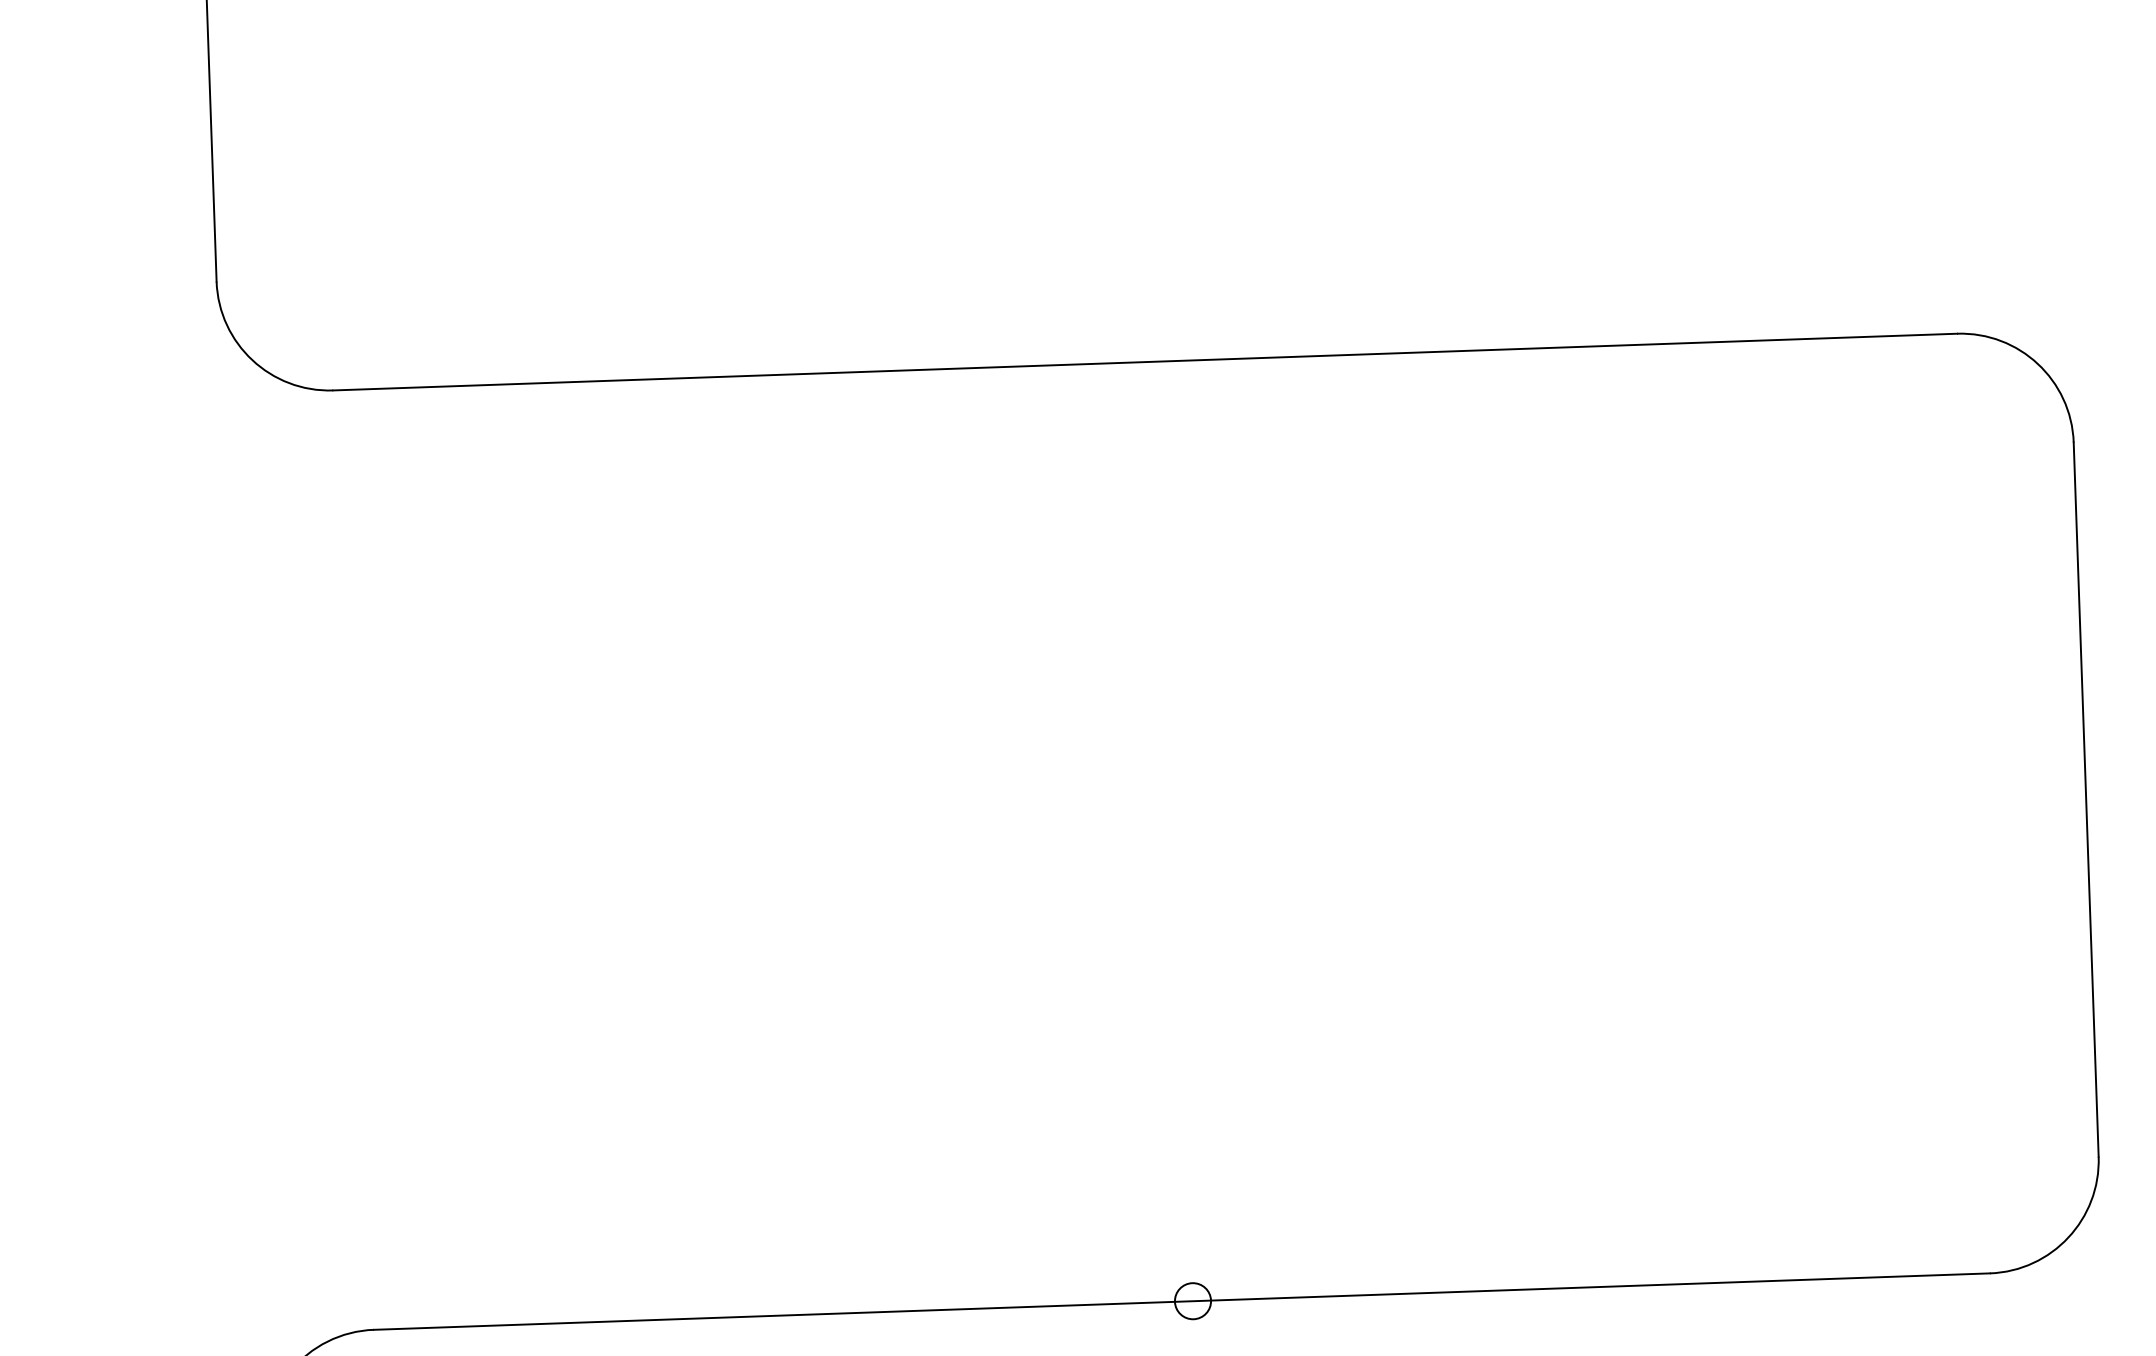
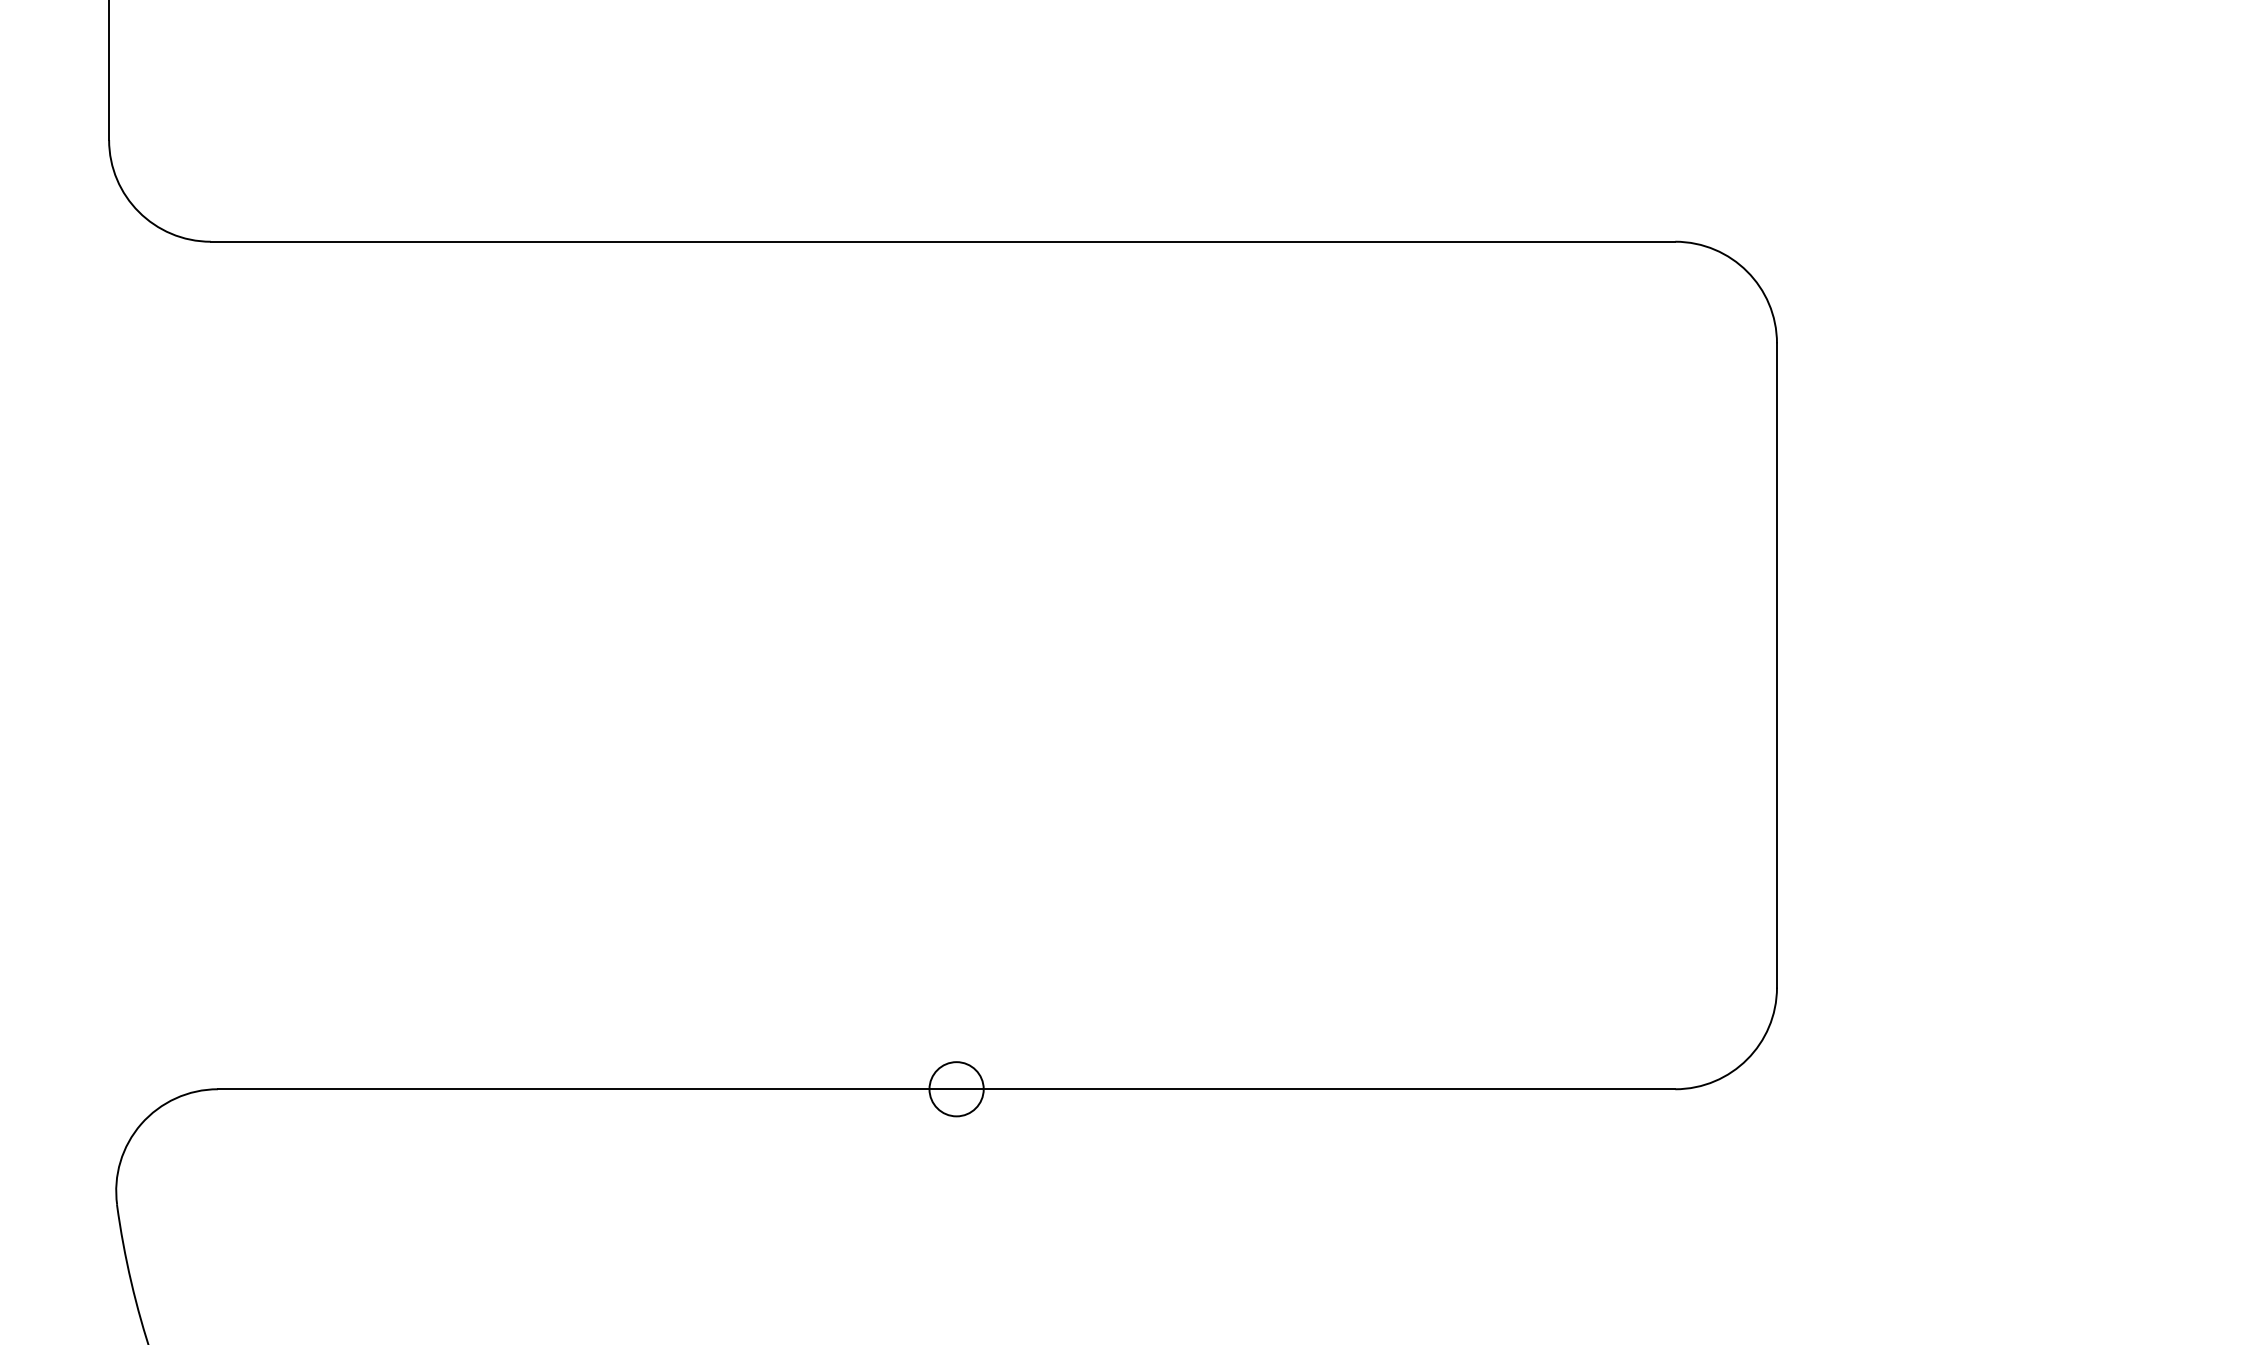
circle: (1192, 1301) -> (956, 1089), size x1.67

